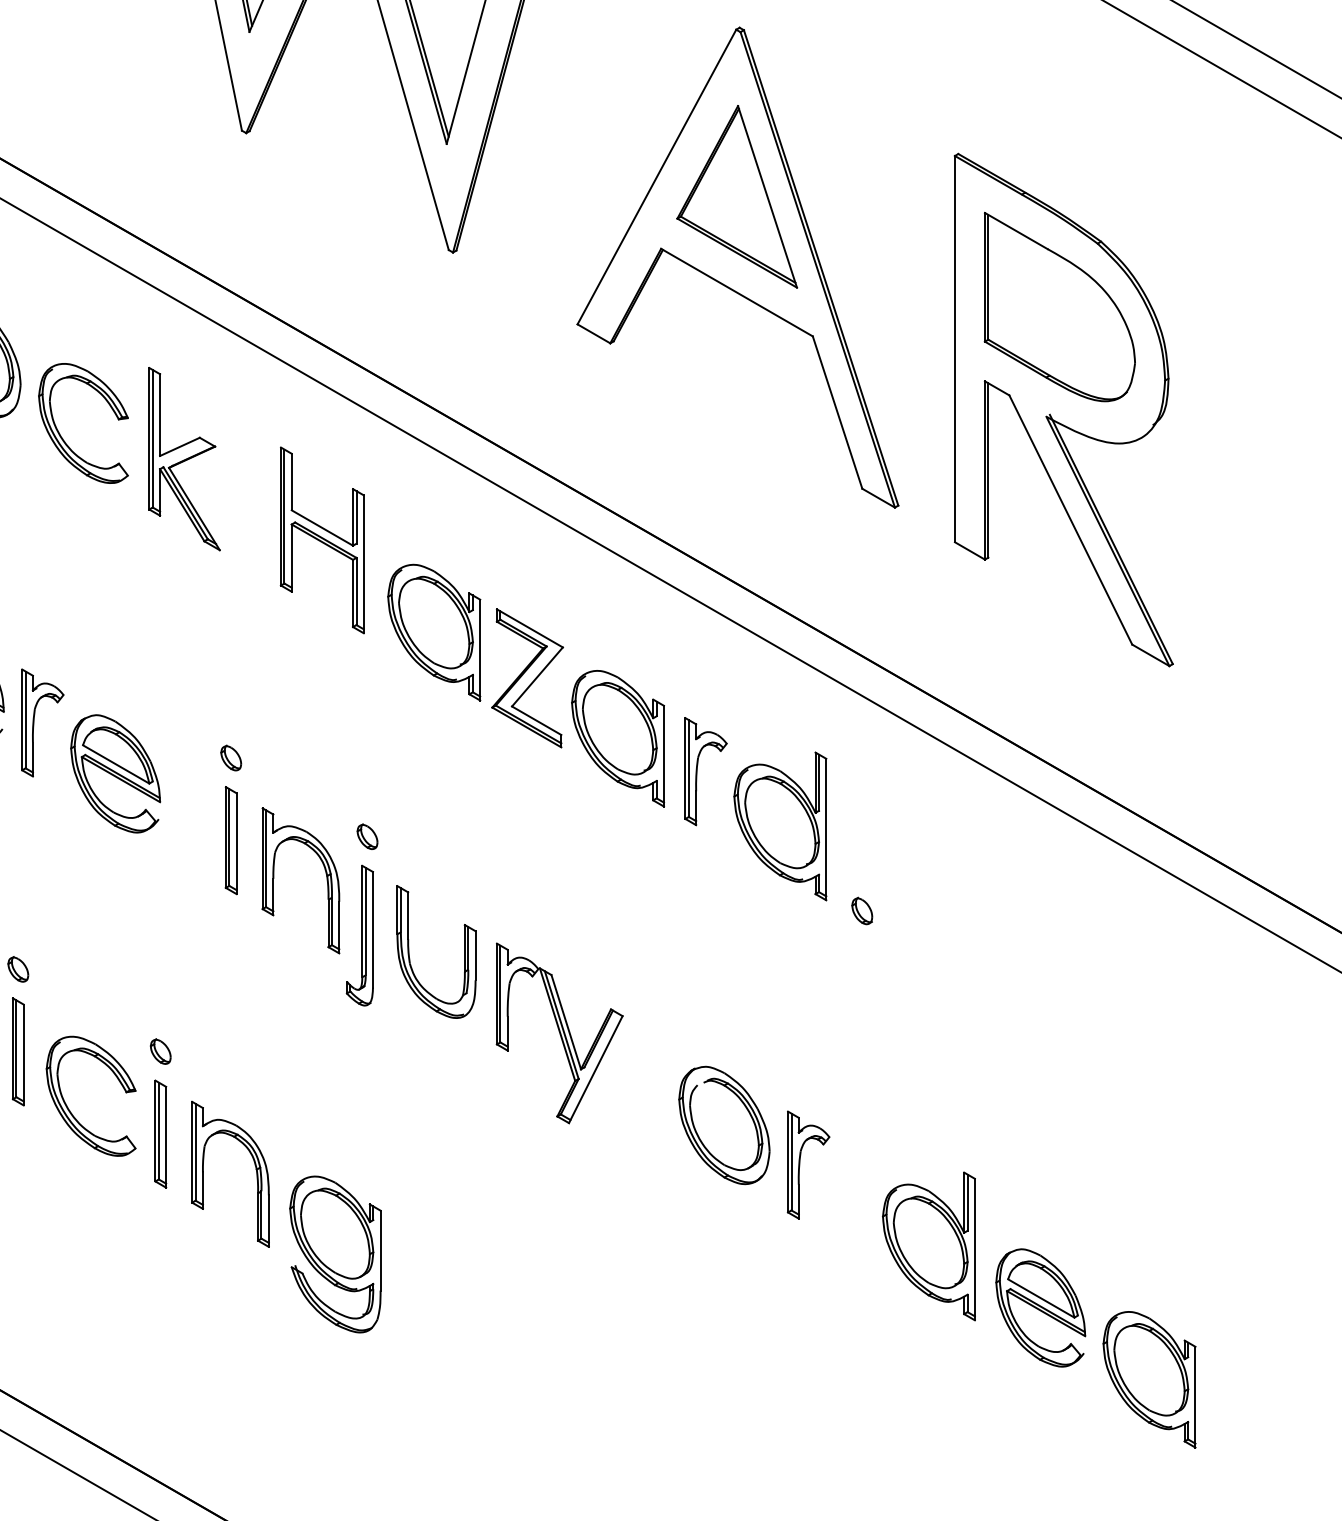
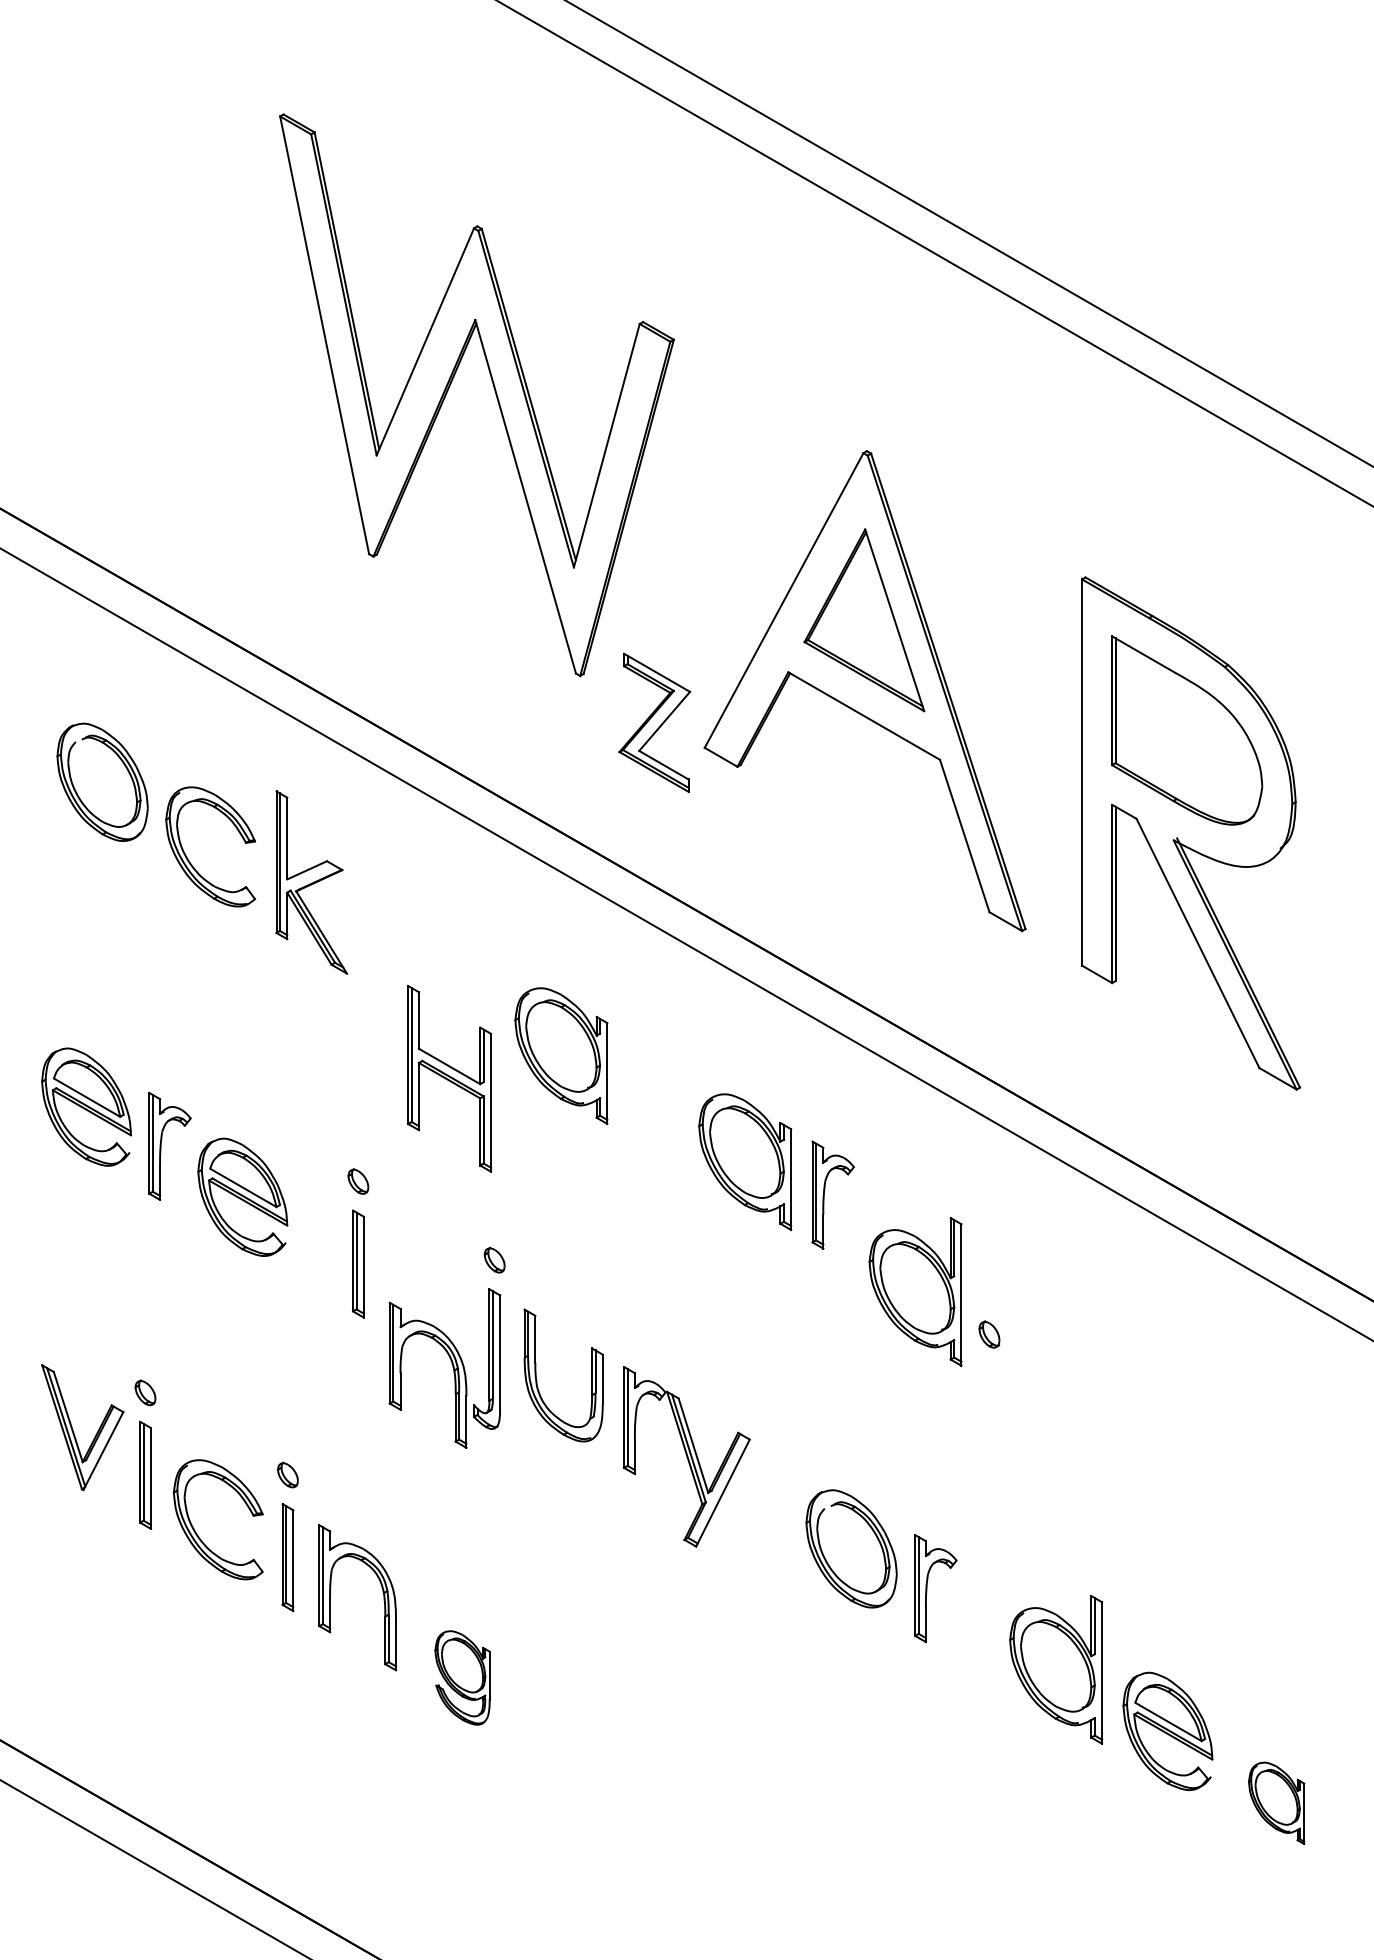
part: (322, 540) -> (449, 1078), moved
part: (527, 678) -> (654, 722), moved
part: (780, 826) -> (915, 1291), moved
part: (325, 873) -> (452, 1367), moved
part: (335, 1254) -> (462, 1677), size x0.6
part: (1149, 1380) -> (1276, 1803), size x0.6

